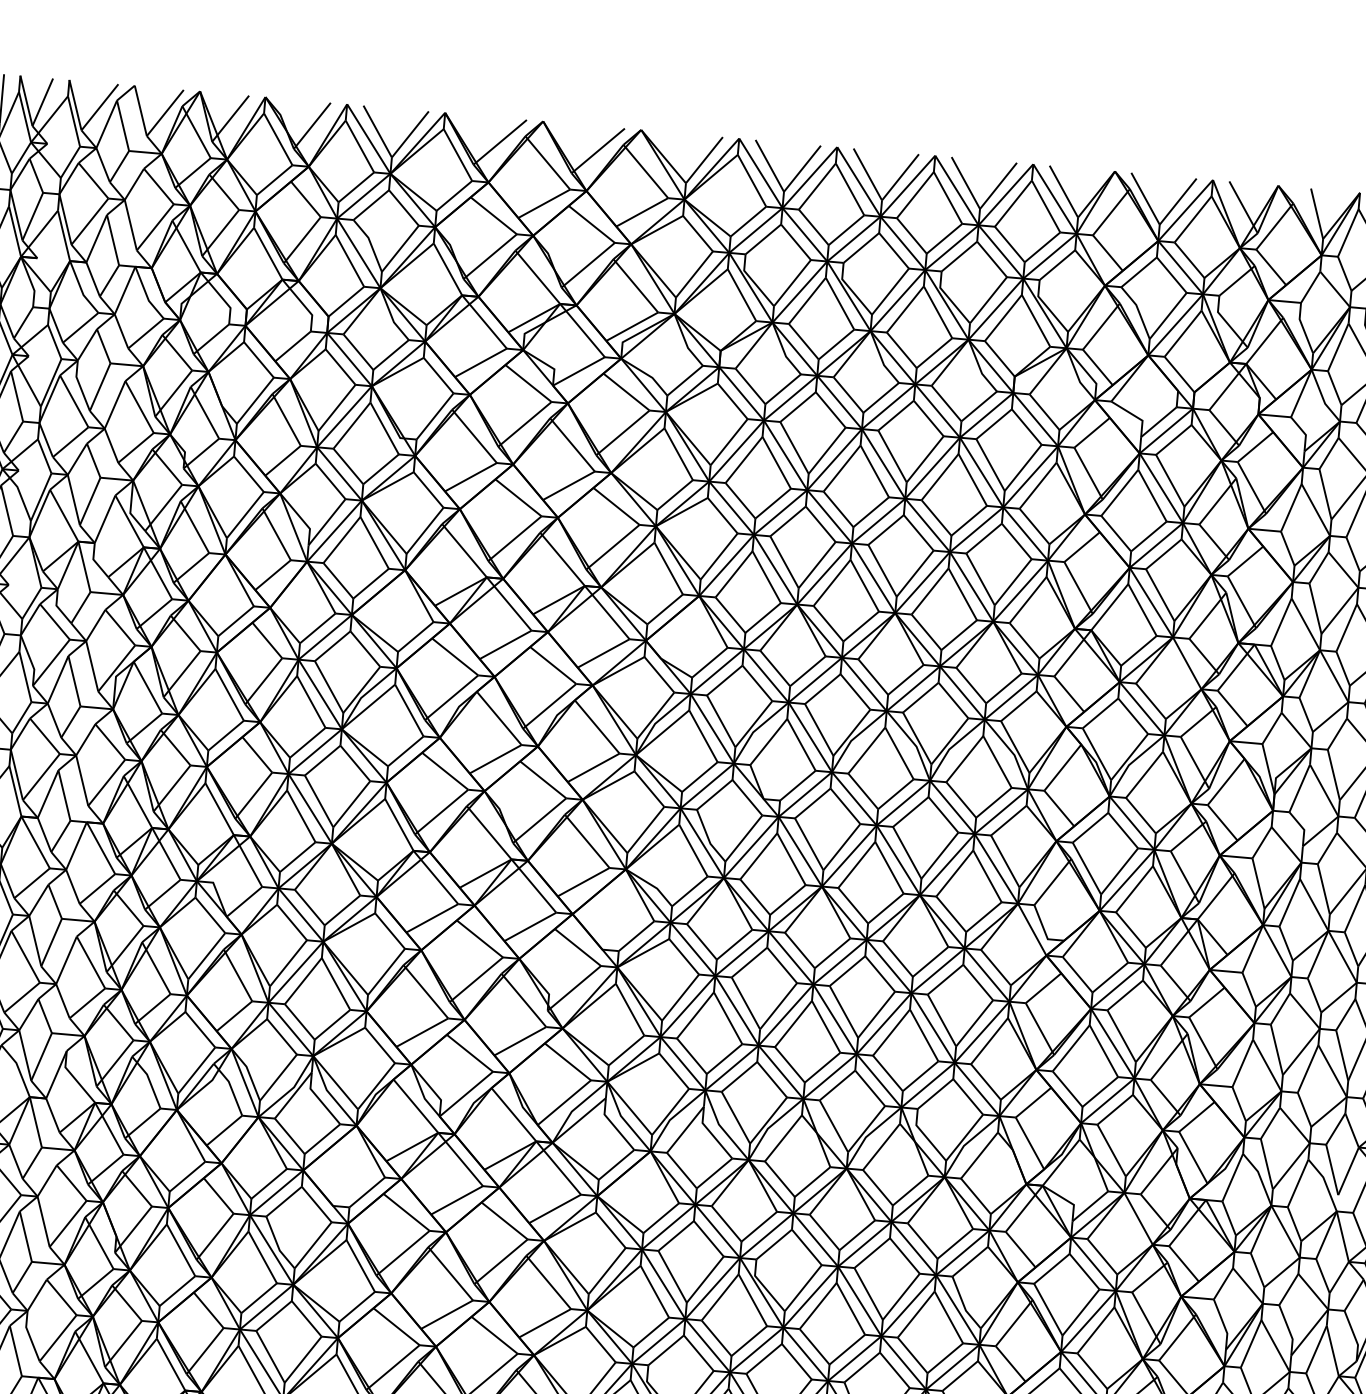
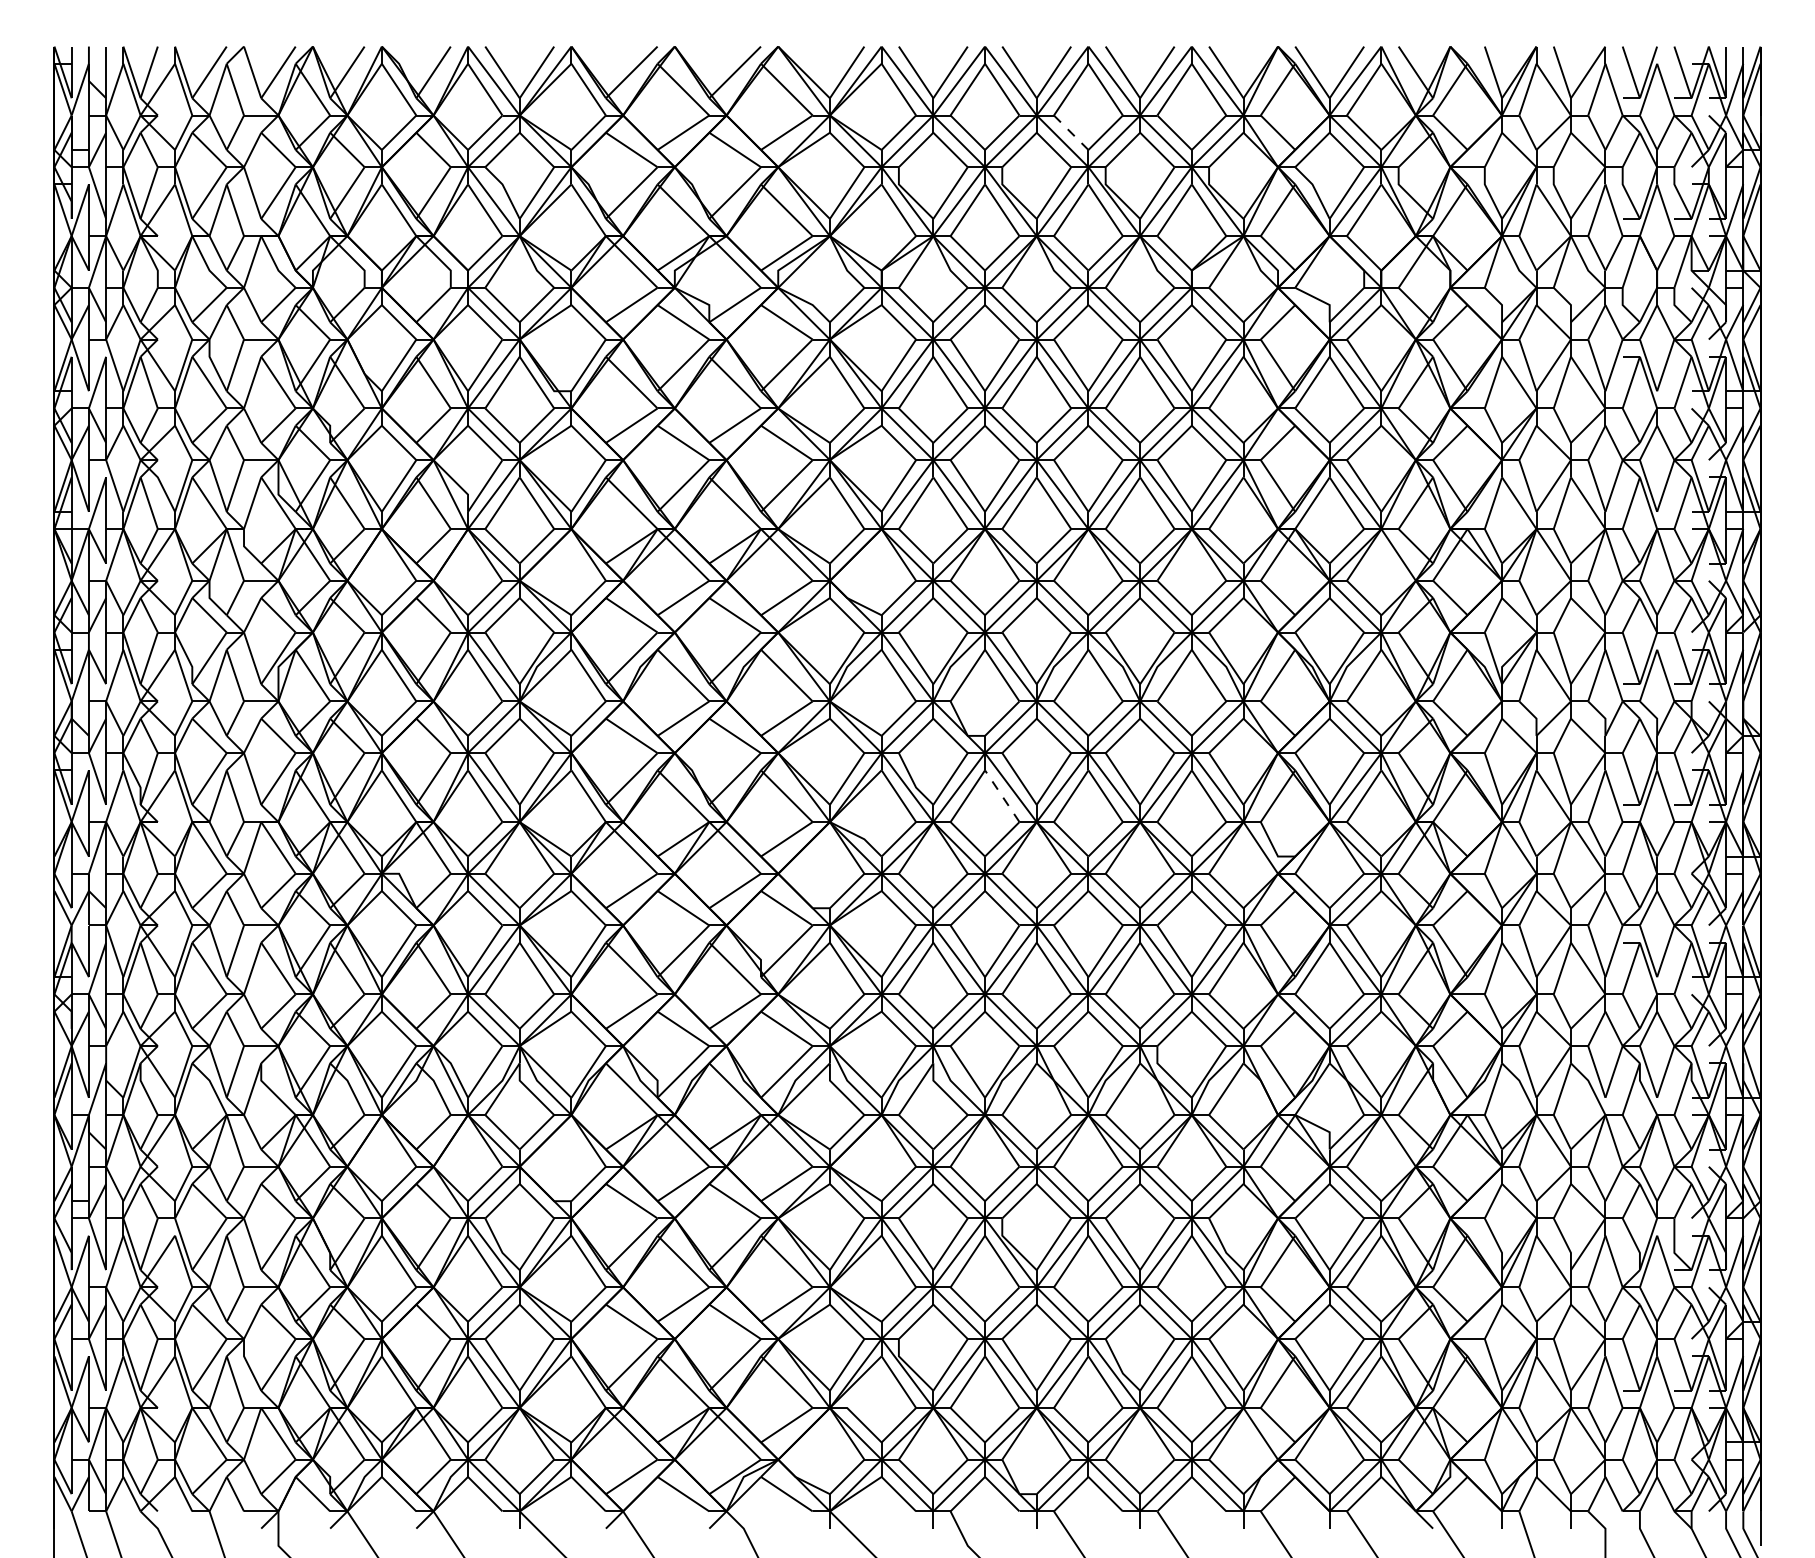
line: (912, 236) -> (1071, 133), solid -> dashed
line: (791, 858) -> (1002, 795), solid -> dashed

